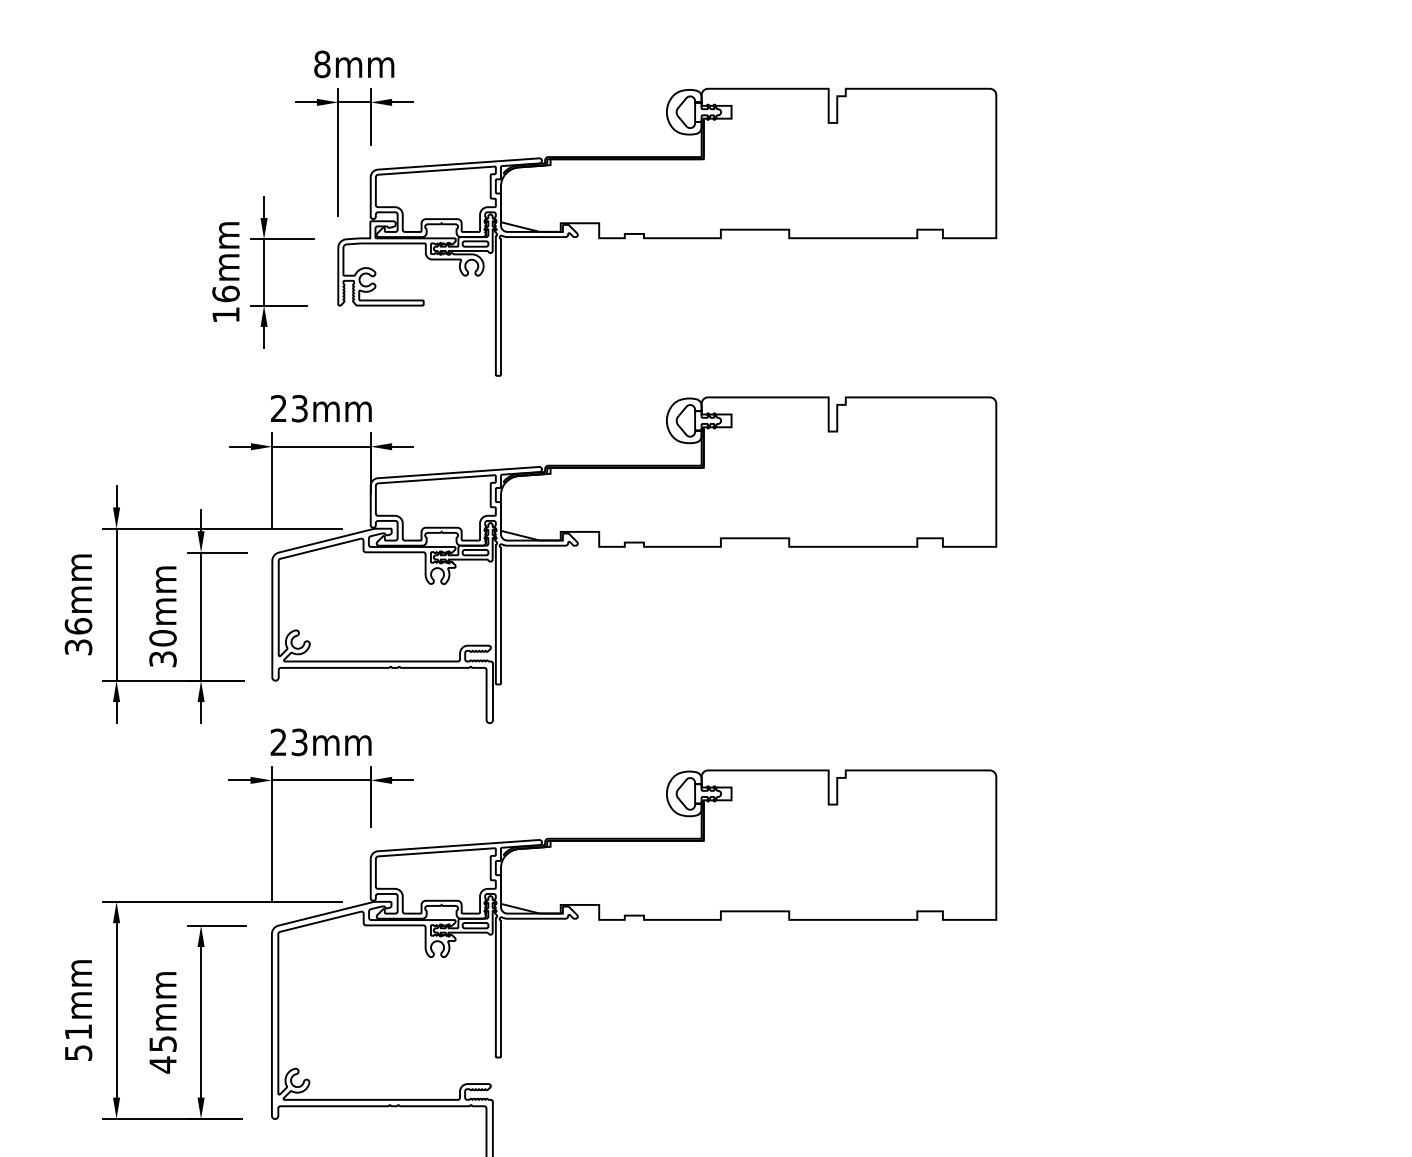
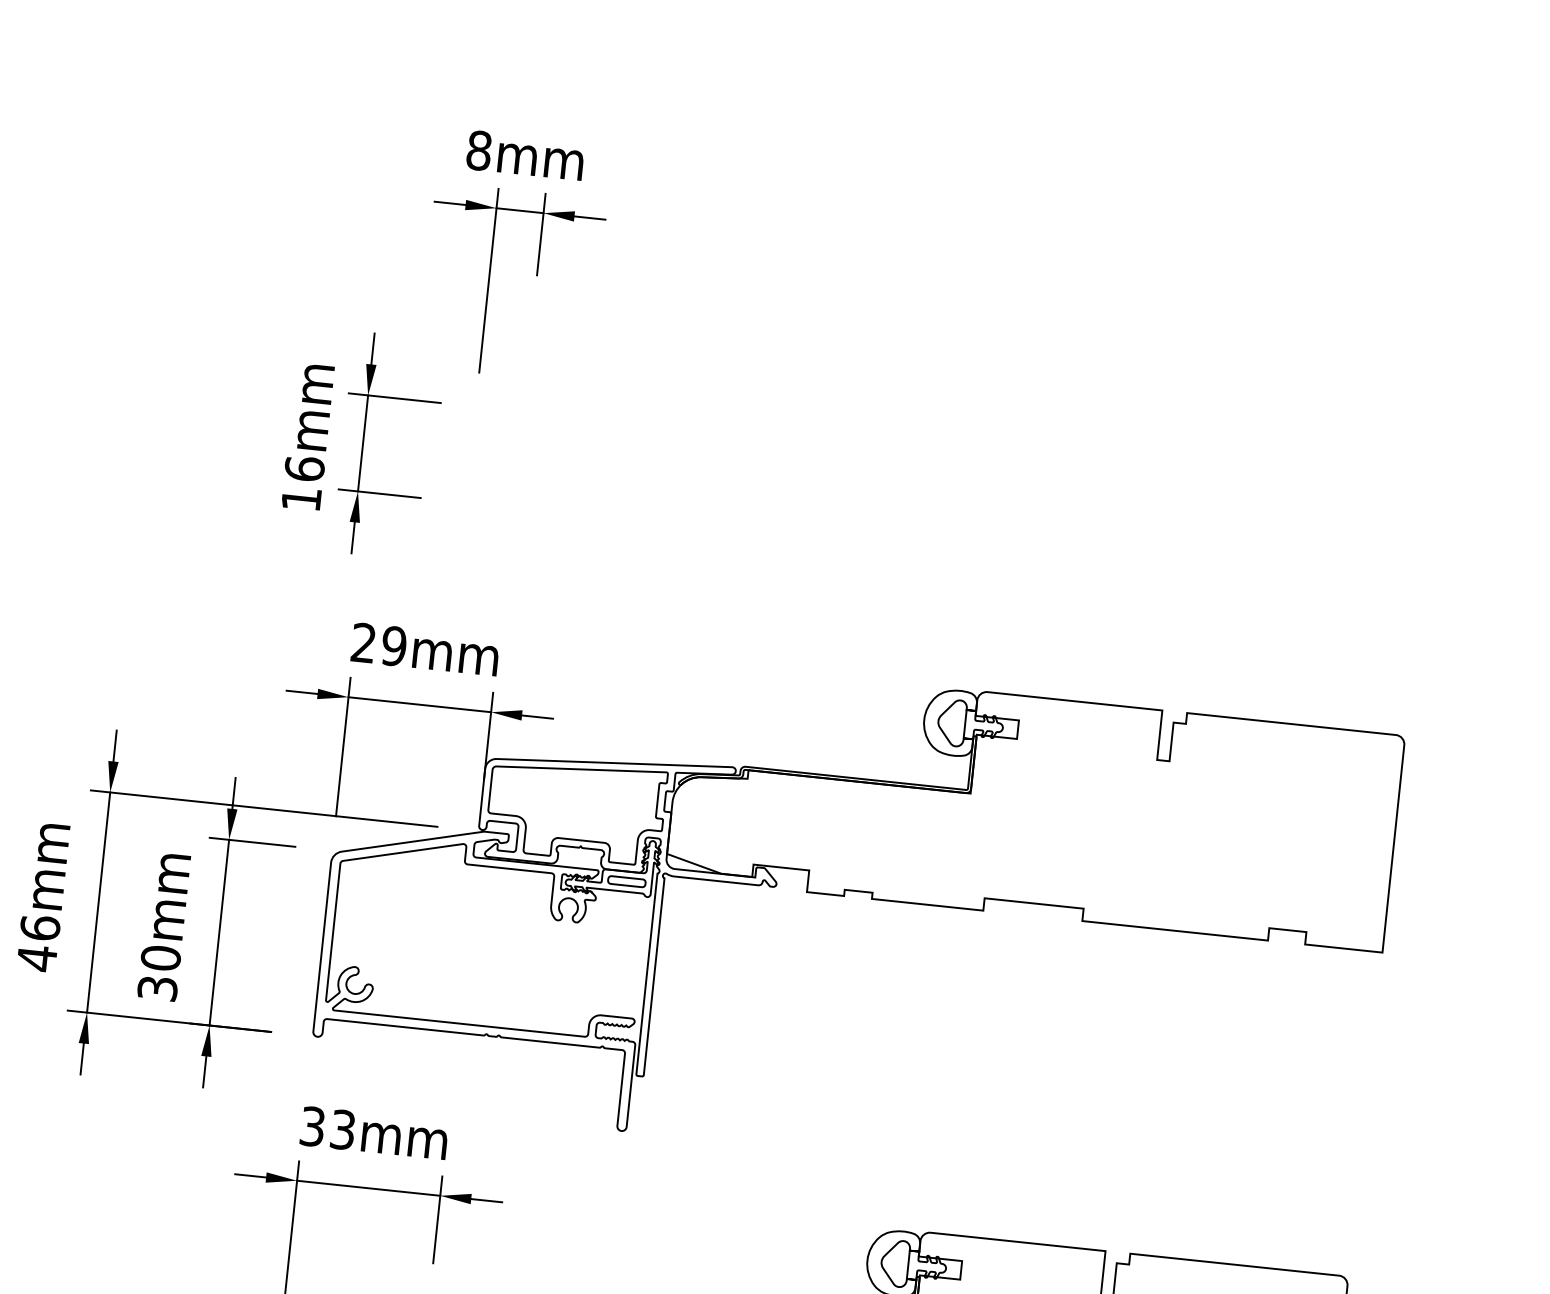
part: (667, 231) -> (954, 445), removed
text: (299, 408) -> (393, 645), 23mm -> 29mm
text: (78, 647) -> (36, 958), 36mm -> 46mm
text: (278, 742) -> (312, 1126), 23mm -> 33mm

